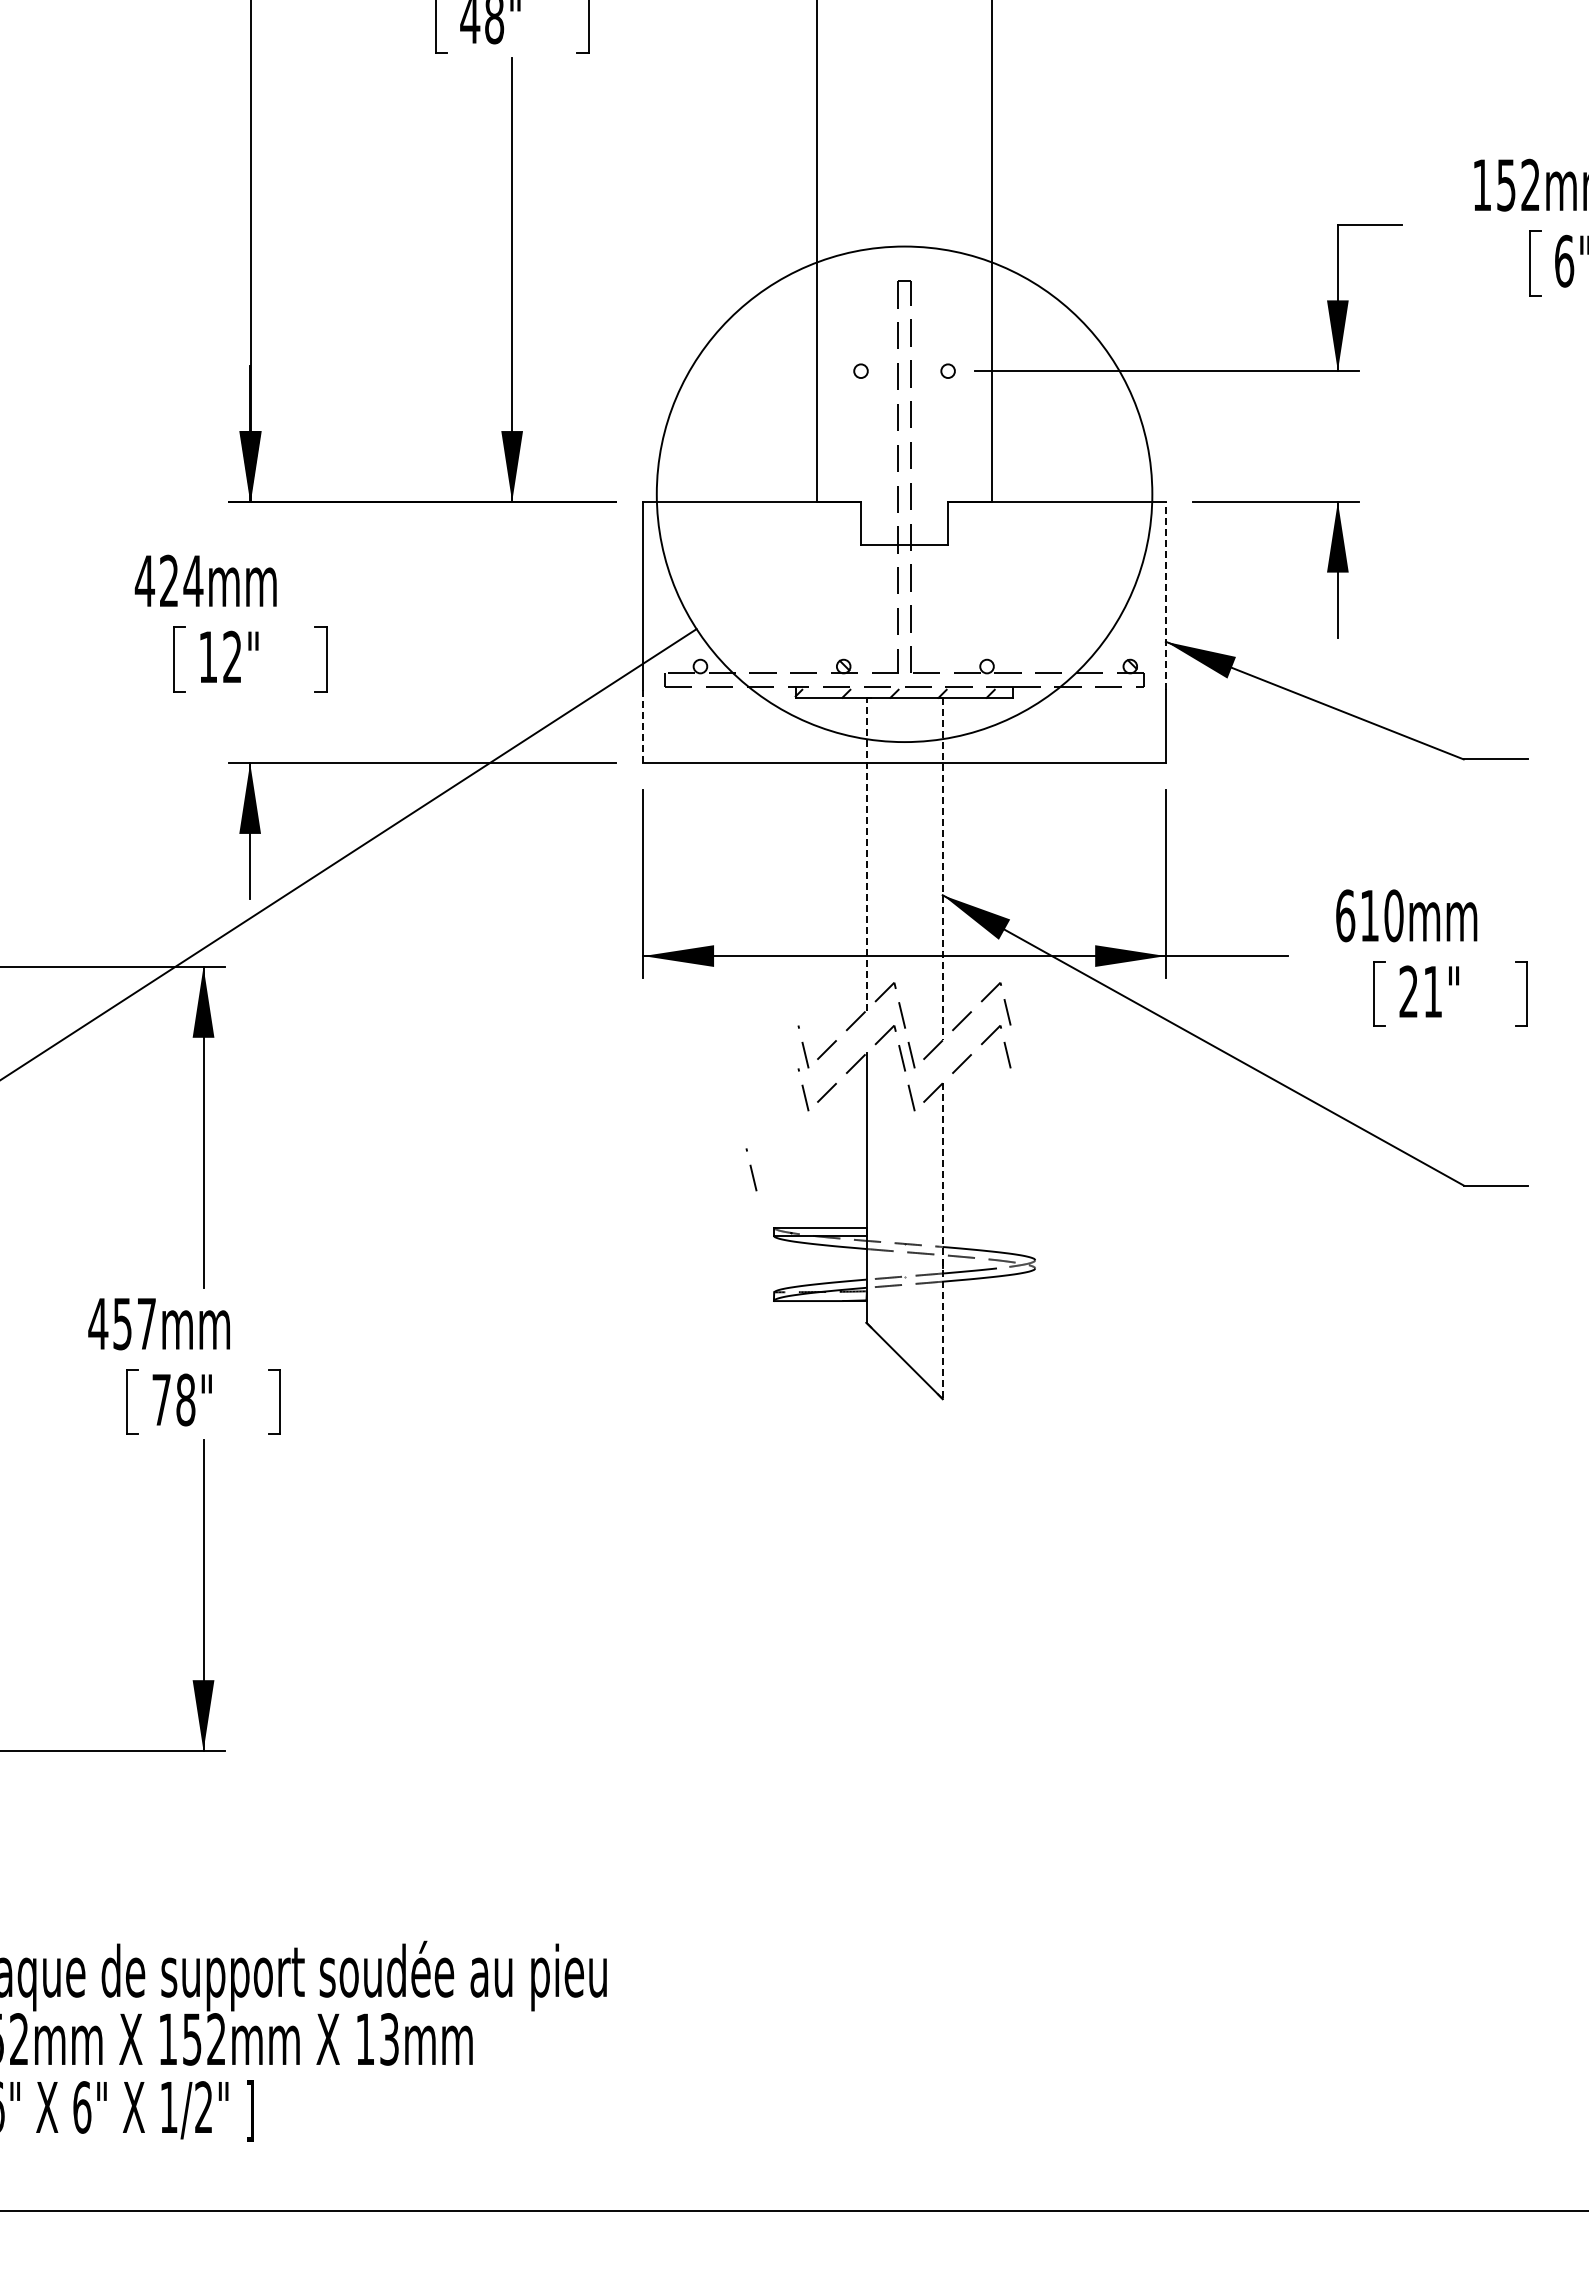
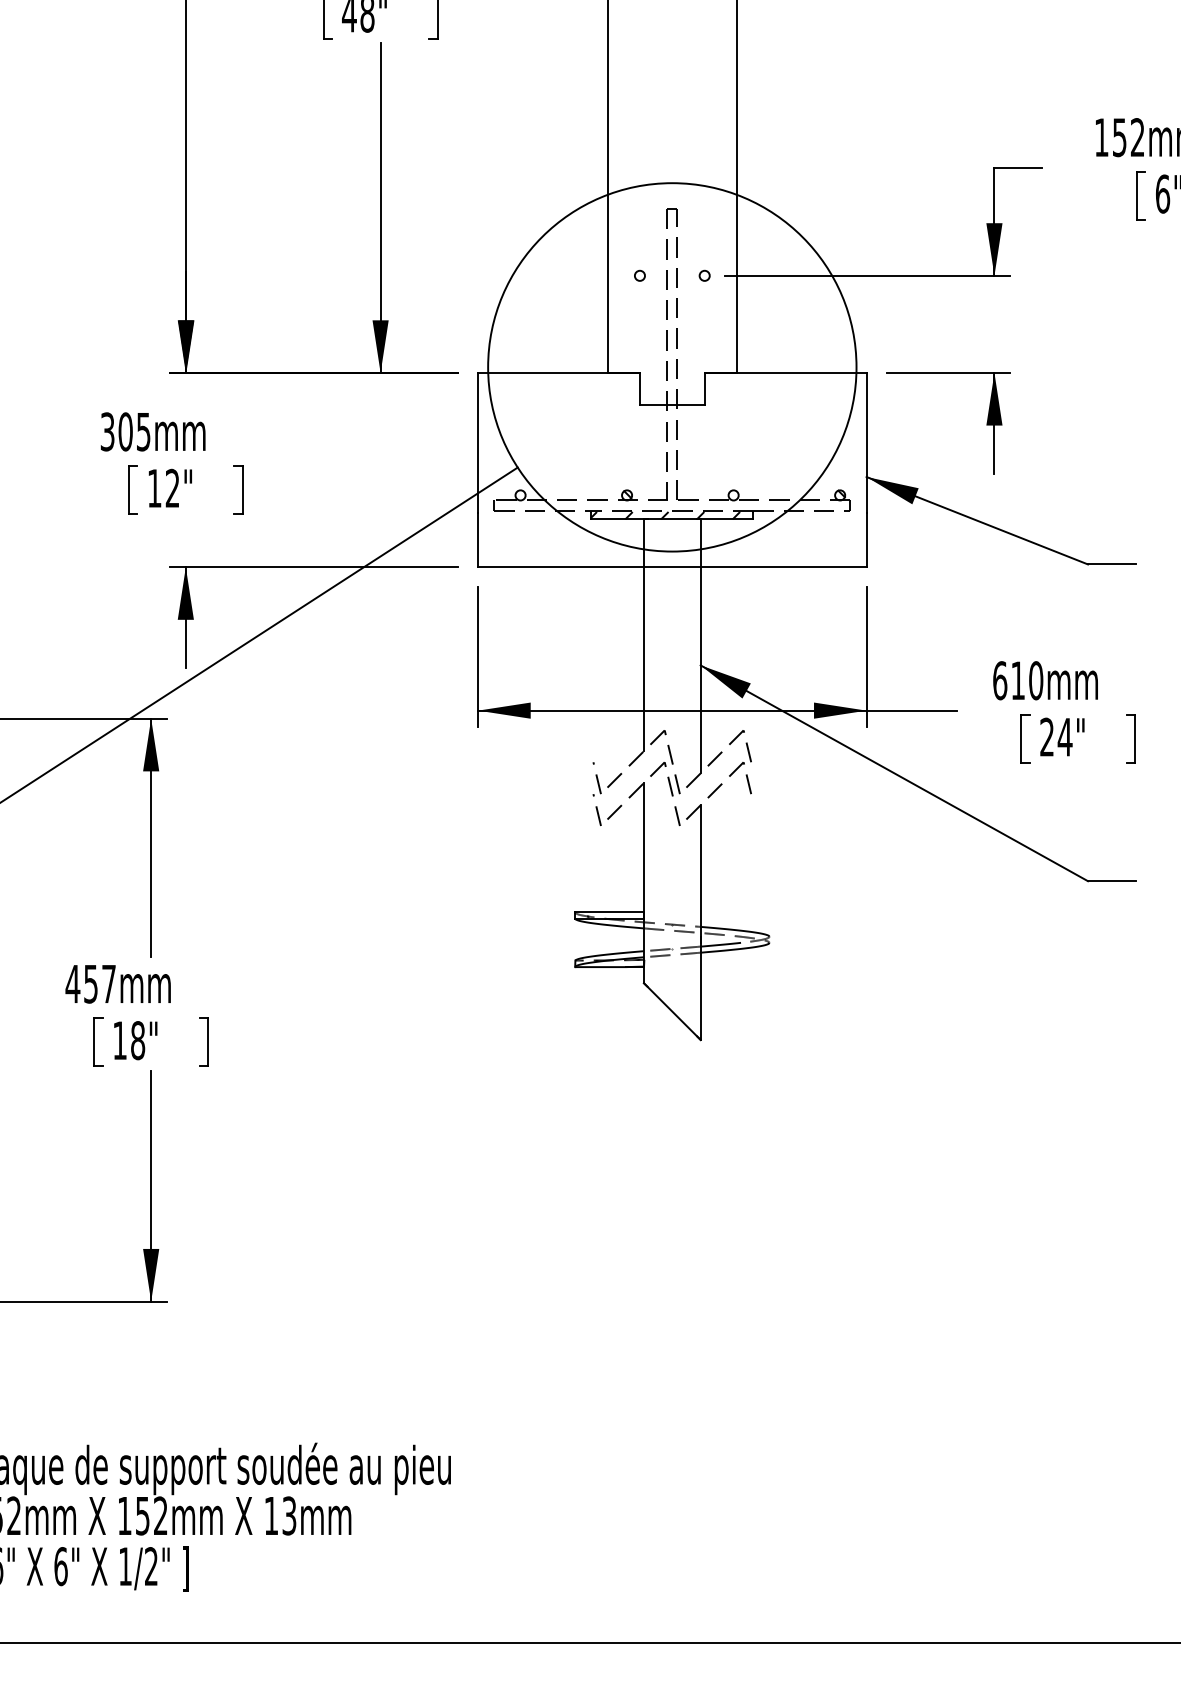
text: (168, 580) -> (125, 431), 424mm -> 305mm
line: (1165, 595) -> (866, 442), dashed -> solid
line: (643, 726) -> (478, 539), dashed -> solid
line: (866, 853) -> (644, 634), dashed -> solid
line: (942, 869) -> (700, 646), dashed -> solid
text: (1432, 991) -> (1064, 736), 21" -> 24"
line: (751, 1169) -> (558, 869), removed
line: (942, 1241) -> (700, 922), dashed -> solid
text: (161, 1399) -> (119, 1040), 78" -> 18"

